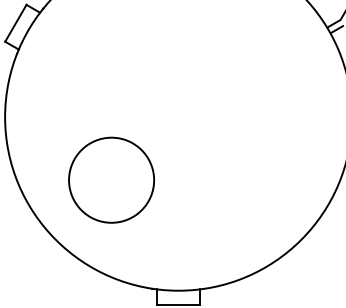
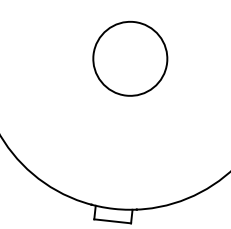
circle: (111, 179) -> (130, 58), moved

